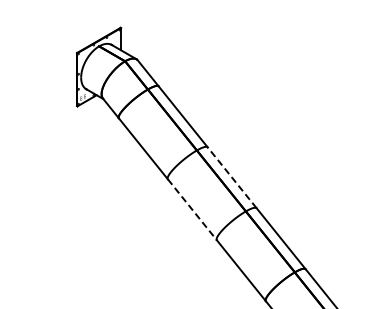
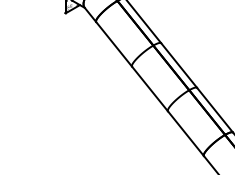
line: (231, 177) -> (178, 65), dashed -> solid
line: (192, 210) -> (150, 89), dashed -> solid

